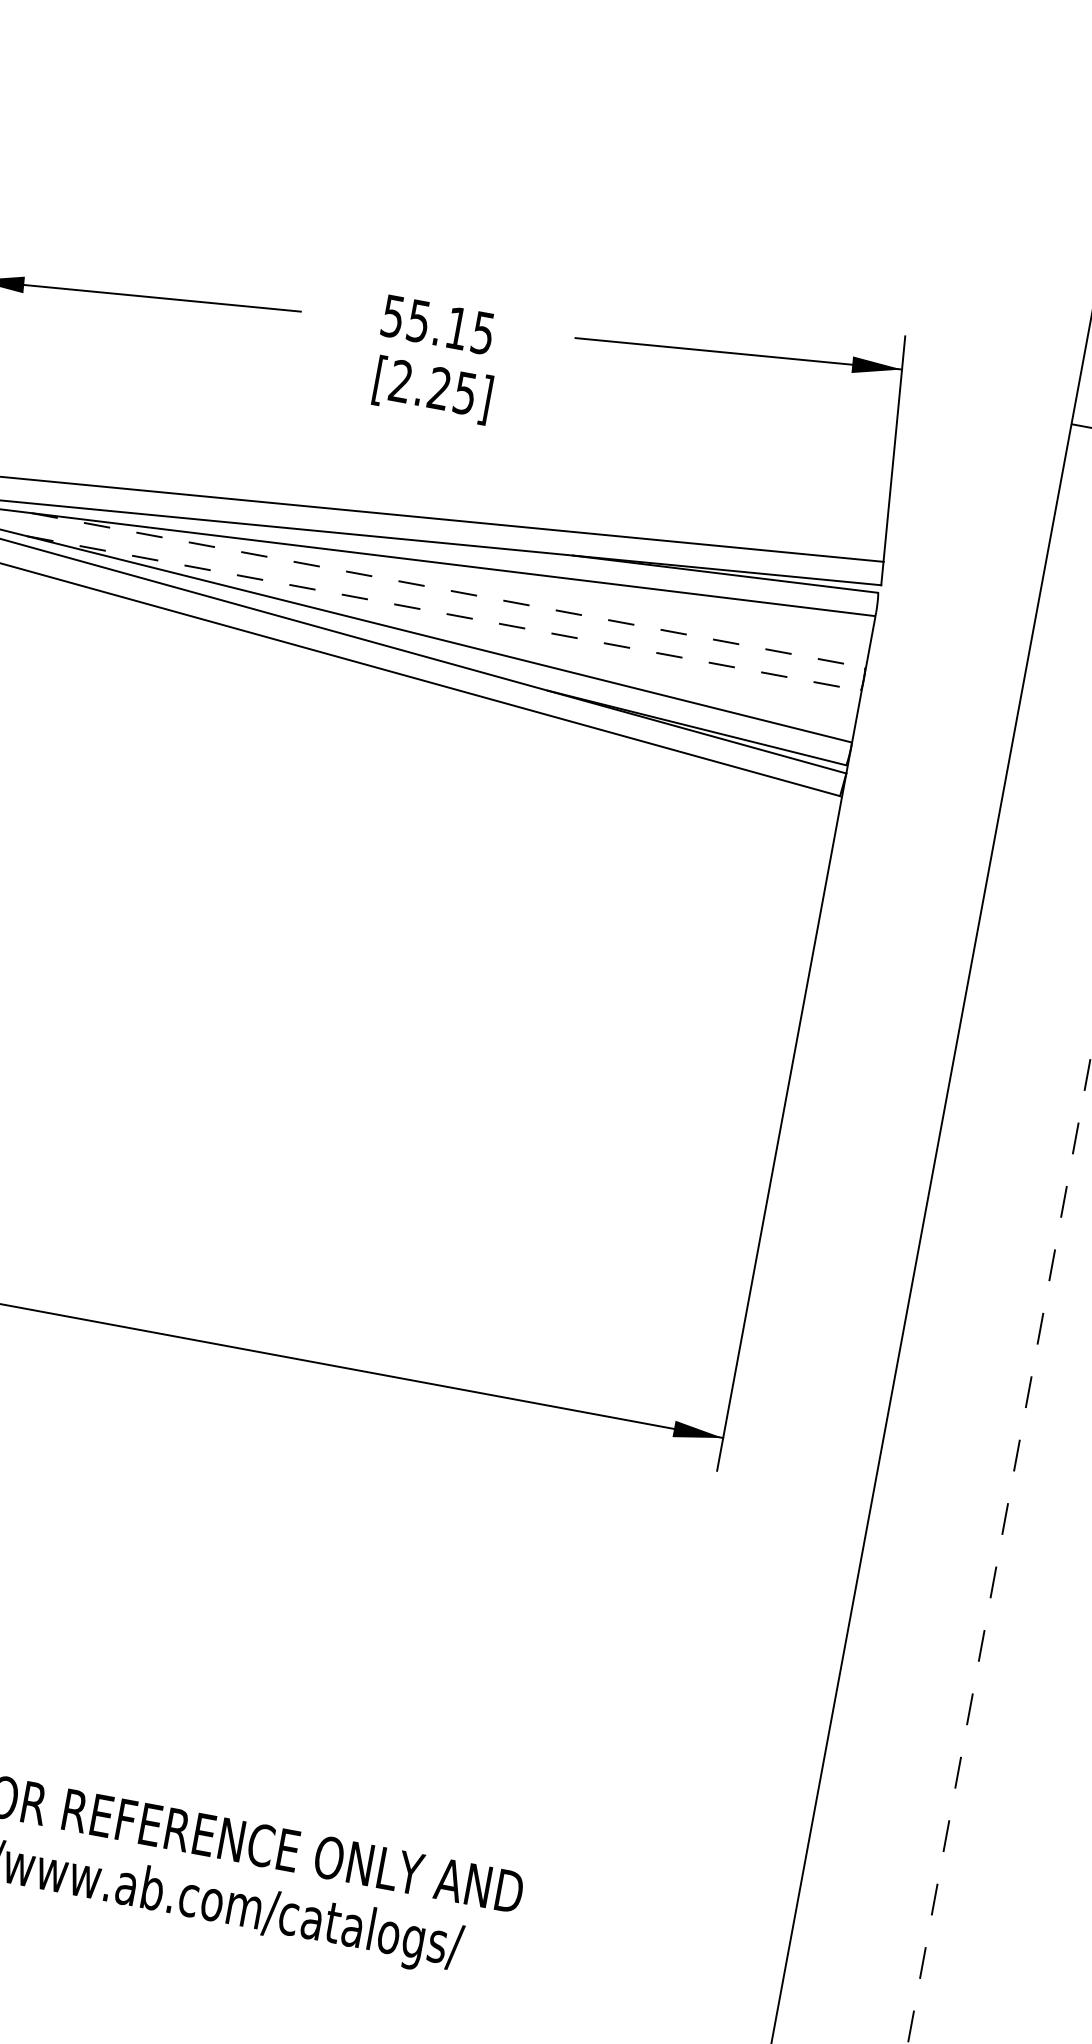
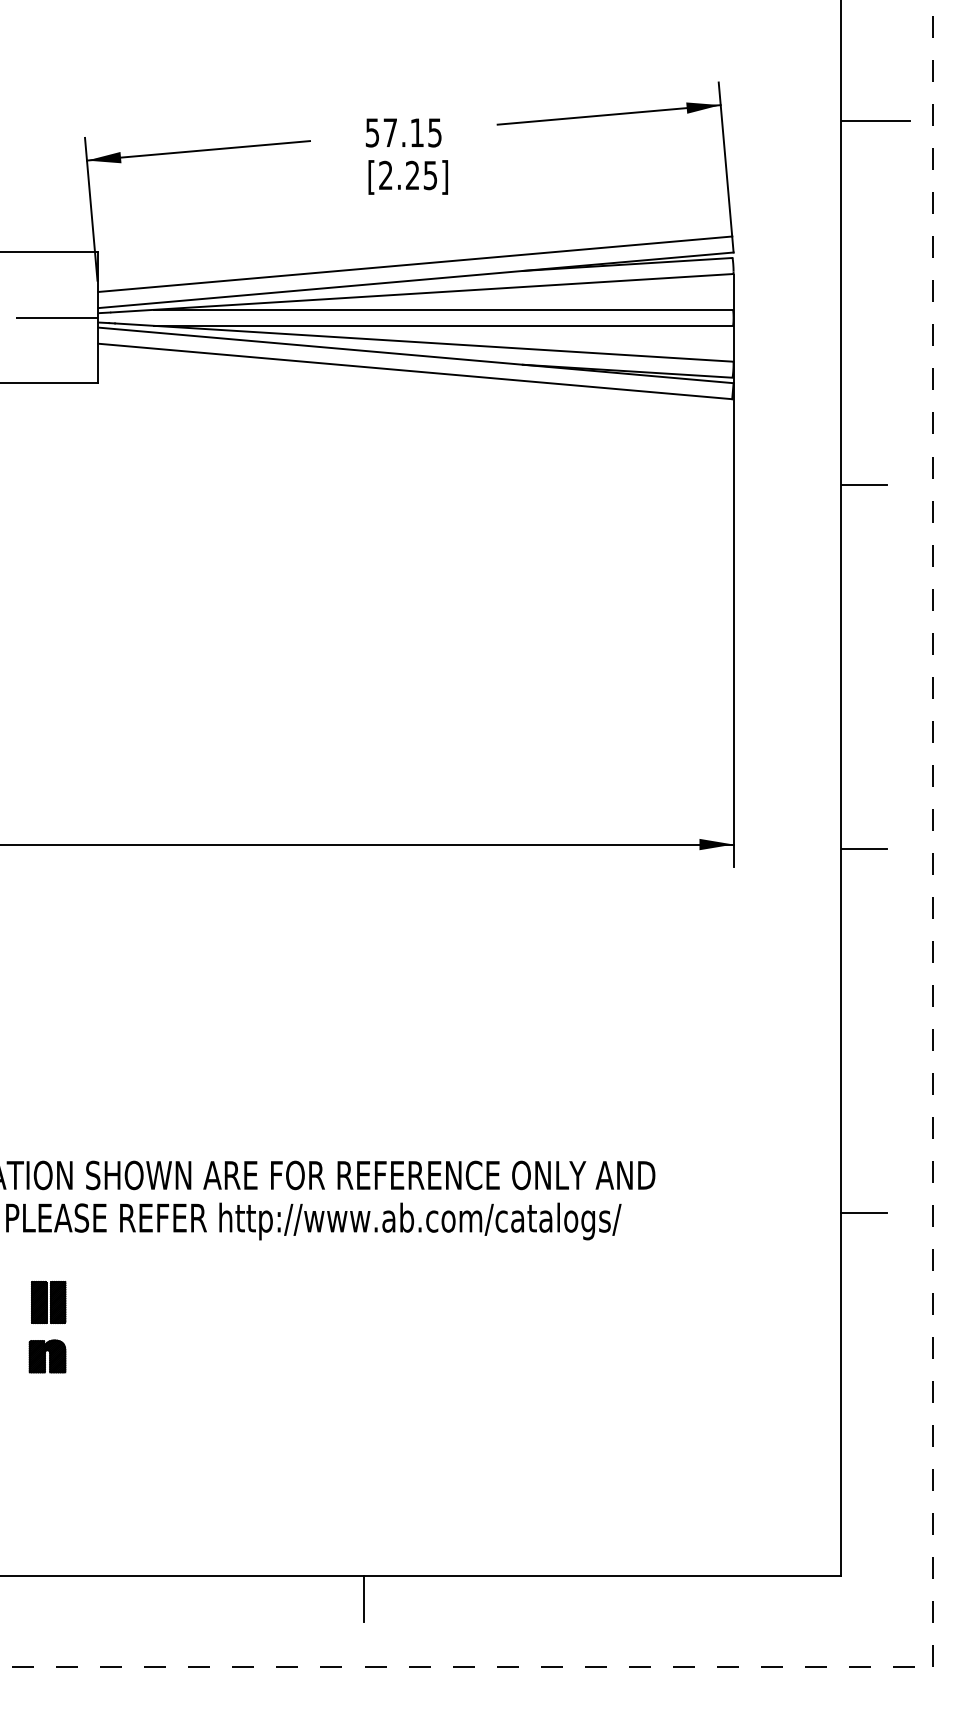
text: (417, 320) -> (389, 132), 55.15 -> 57.15
line: (449, 590) -> (444, 309), dashed -> solid
line: (445, 613) -> (444, 325), dashed -> solid
line: (1007, 954) -> (864, 484), added
line: (910, 1478) -> (864, 848), added
line: (813, 2003) -> (864, 1212), added

